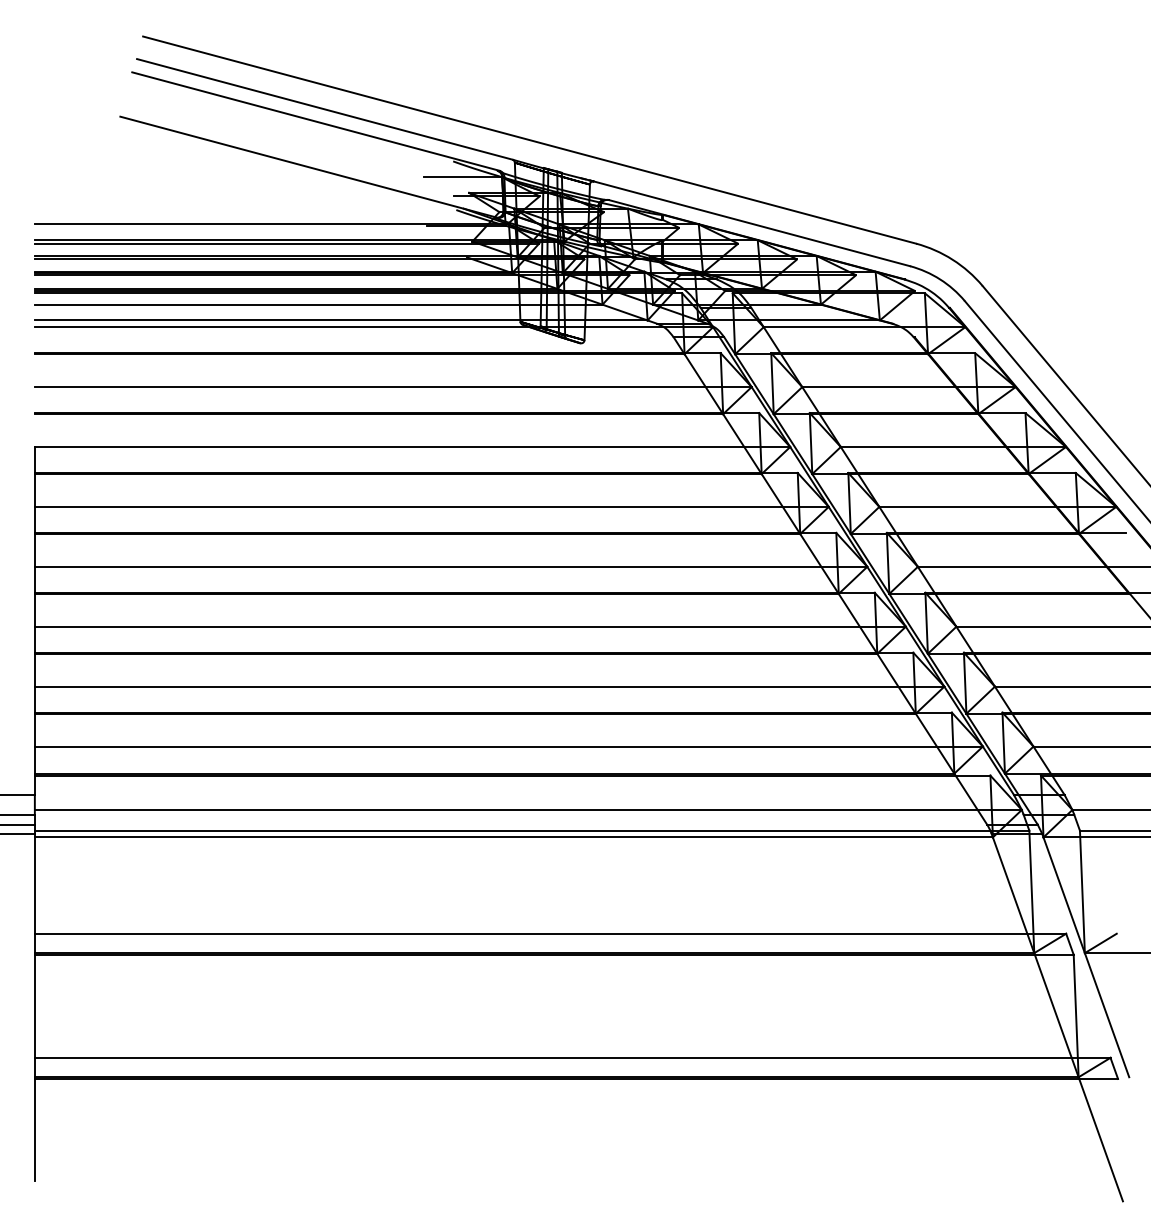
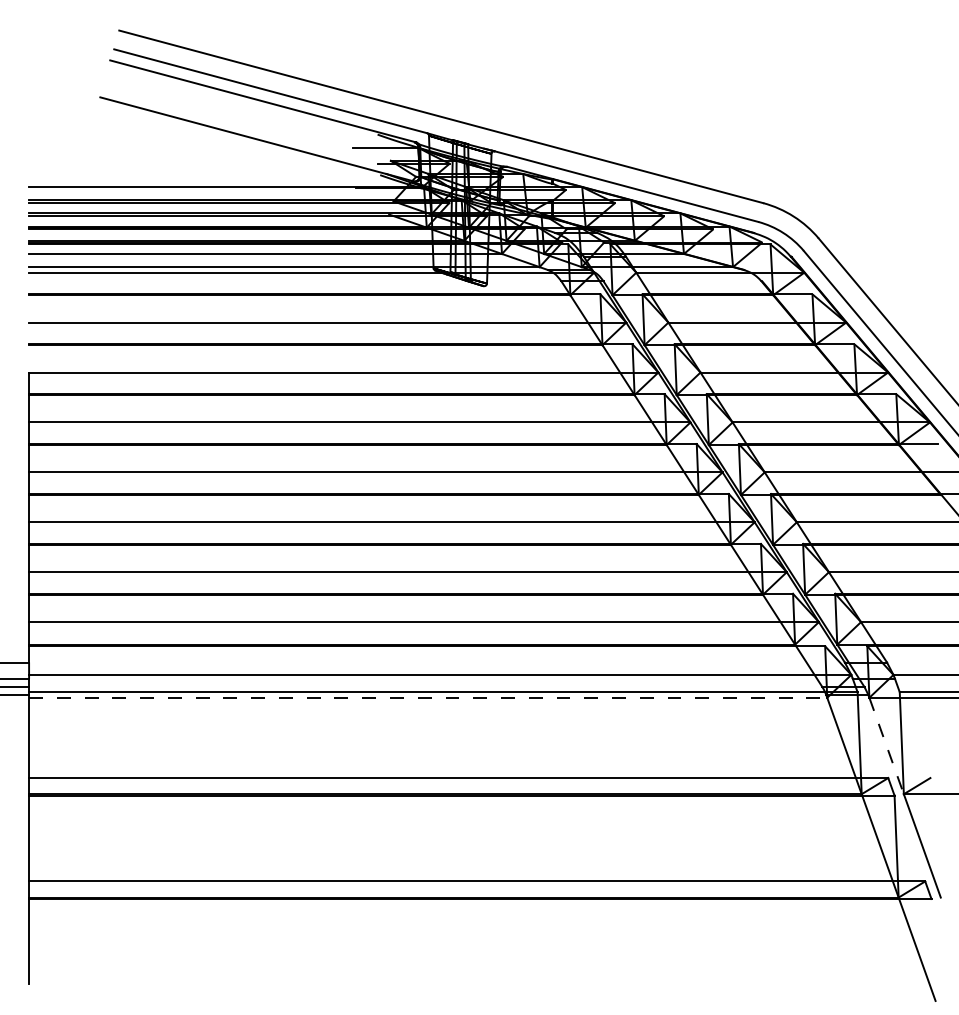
line: (514, 837) -> (428, 697), solid -> dashed
line: (1064, 895) -> (886, 746), solid -> dashed

